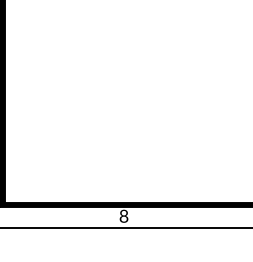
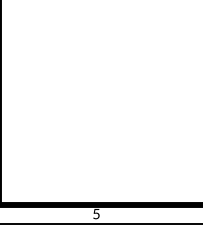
text: (124, 215) -> (96, 213), 8 -> 5

